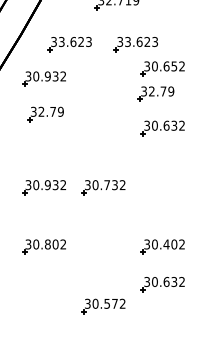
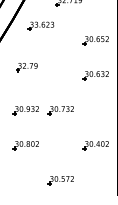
part: (134, 43) -> (79, 25), removed
part: (43, 78) -> (25, 46), removed
part: (155, 94) -> (91, 55), removed
part: (161, 284) -> (95, 167), removed

